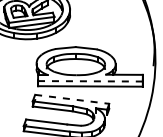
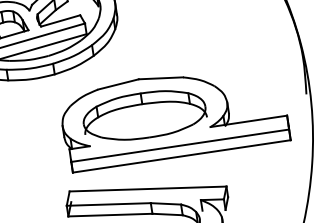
line: (89, 81) -> (178, 146), dashed -> solid
line: (72, 99) -> (148, 189), dashed -> solid

